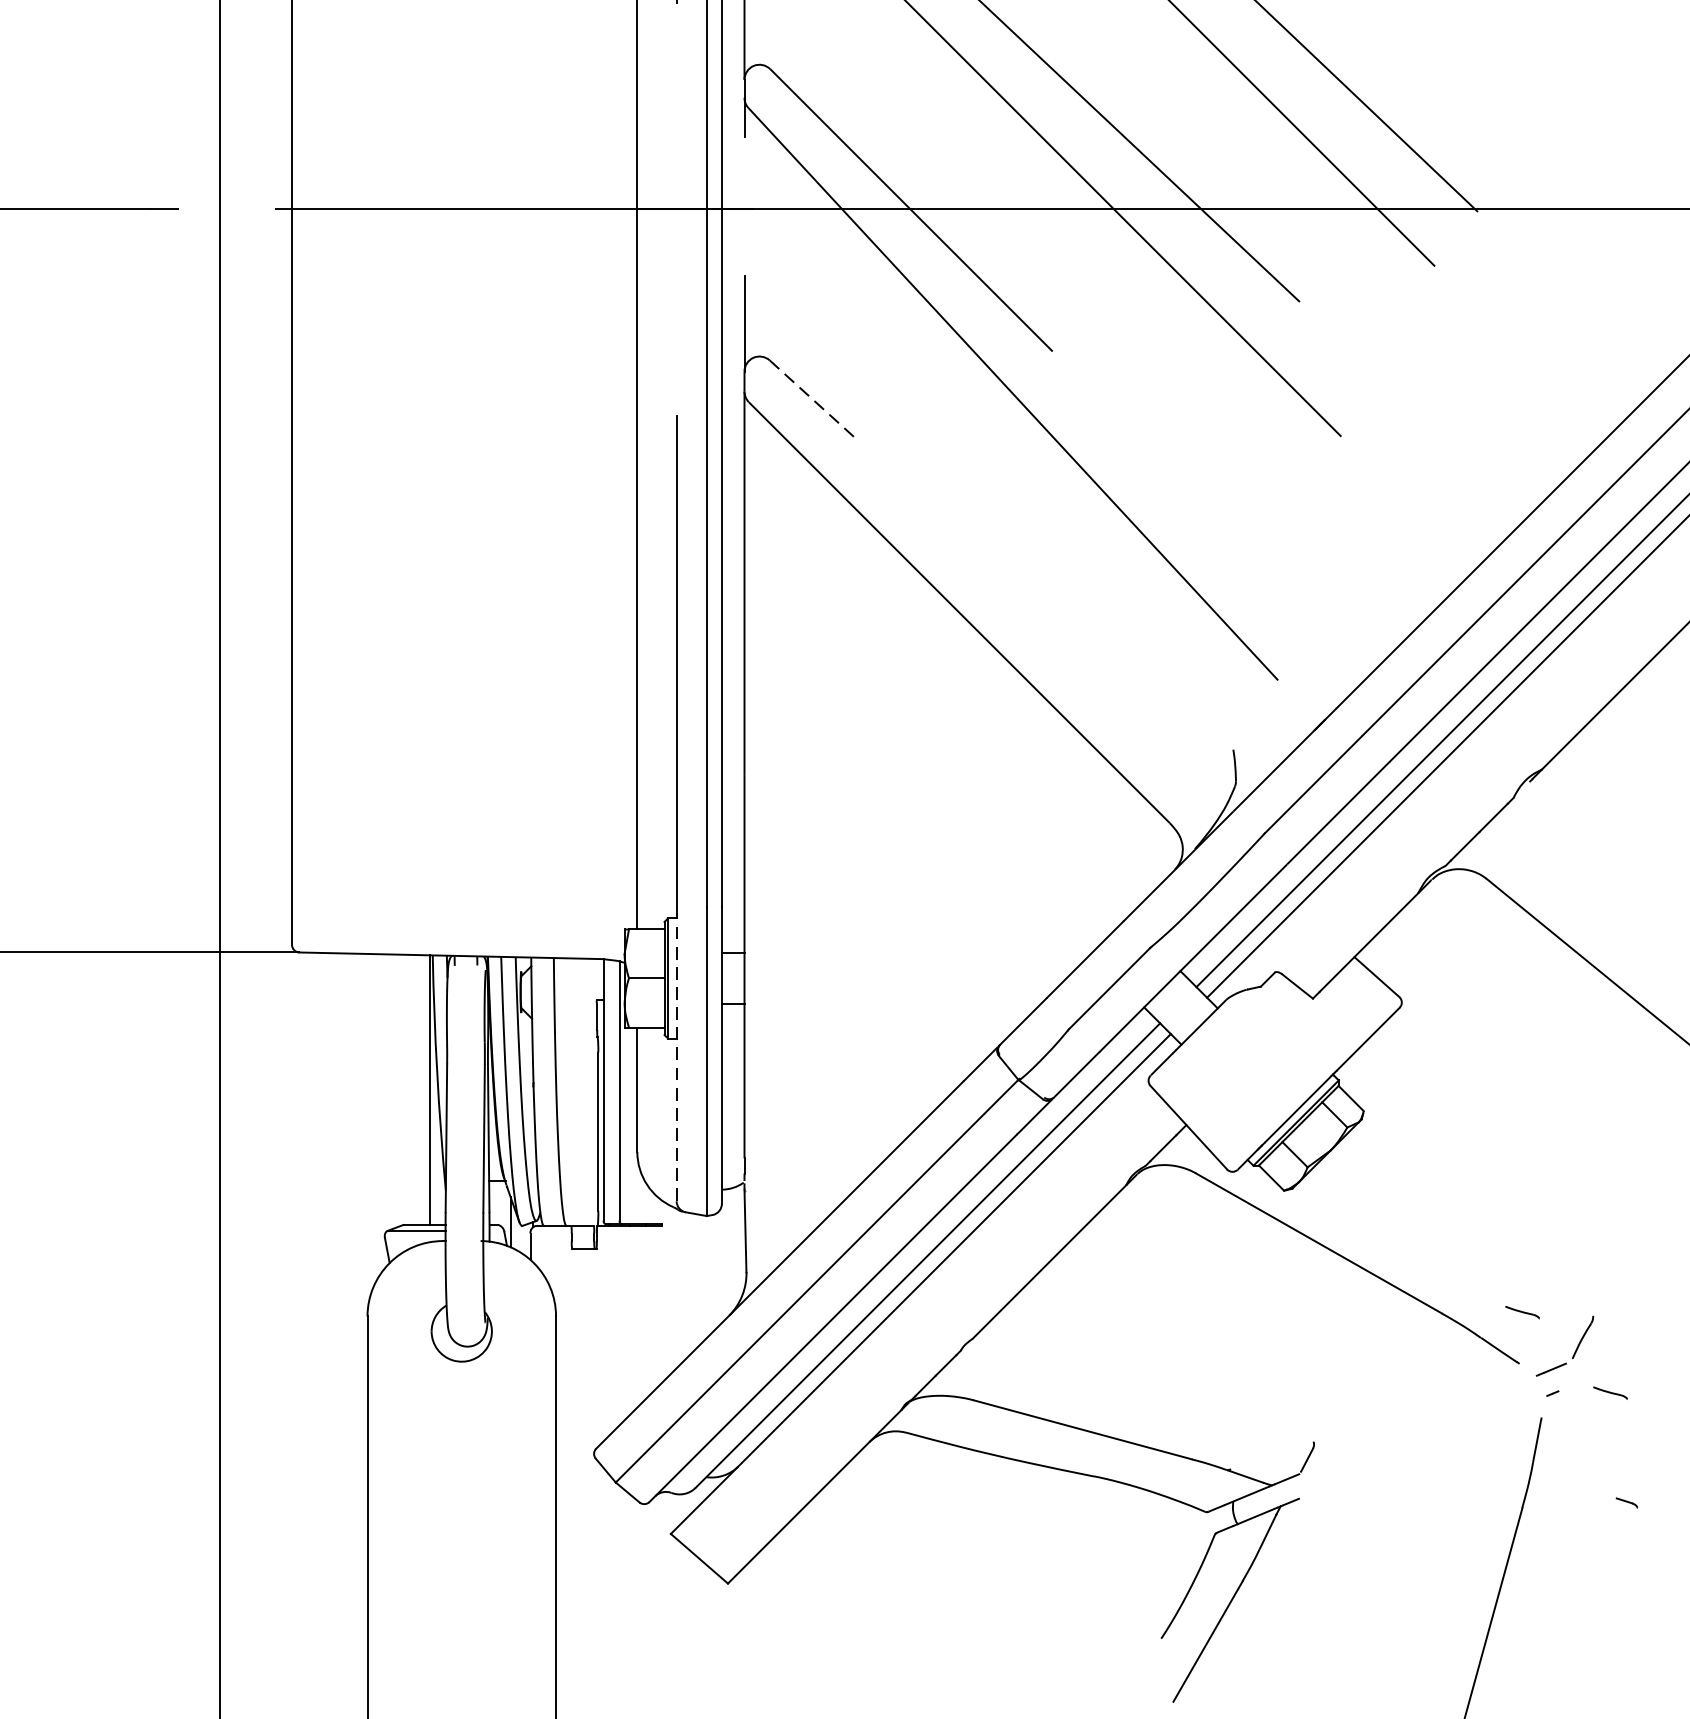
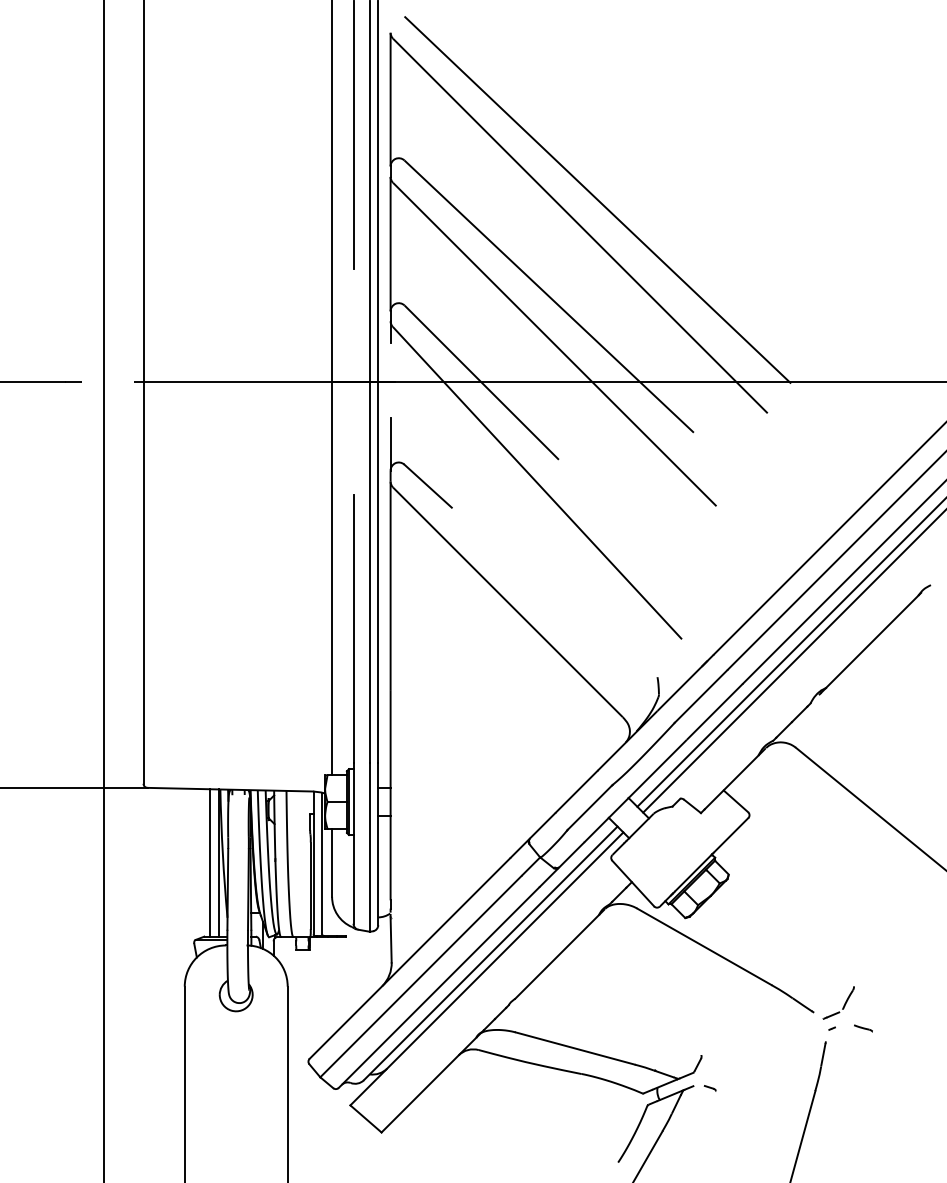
line: (813, 400) -> (428, 486), dashed -> solid
line: (676, 1052) -> (353, 842), dashed -> solid
line: (414, 1089) -> (210, 862), added
line: (1522, 1312) -> (815, 984), removed
part: (1625, 1503) -> (709, 1088), moved

